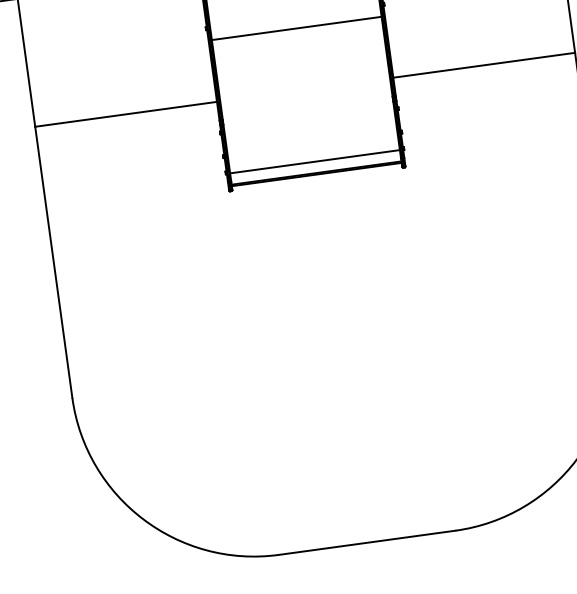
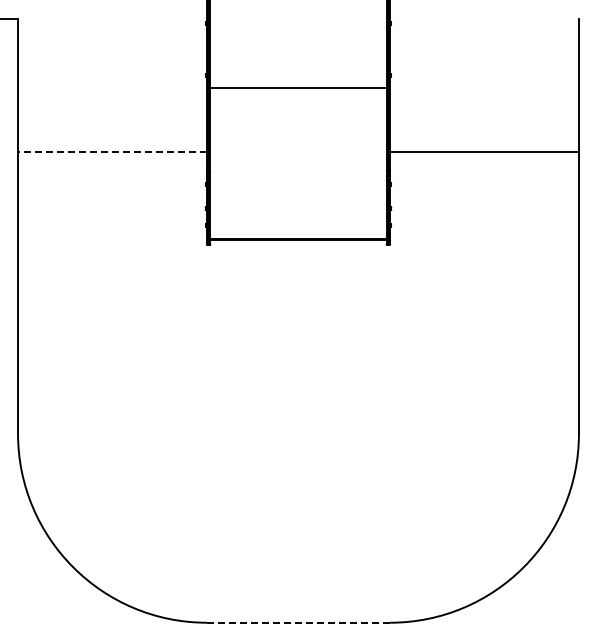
line: (125, 114) -> (111, 152), solid -> dashed
line: (314, 161) -> (298, 226), removed
line: (367, 542) -> (298, 622), solid -> dashed

